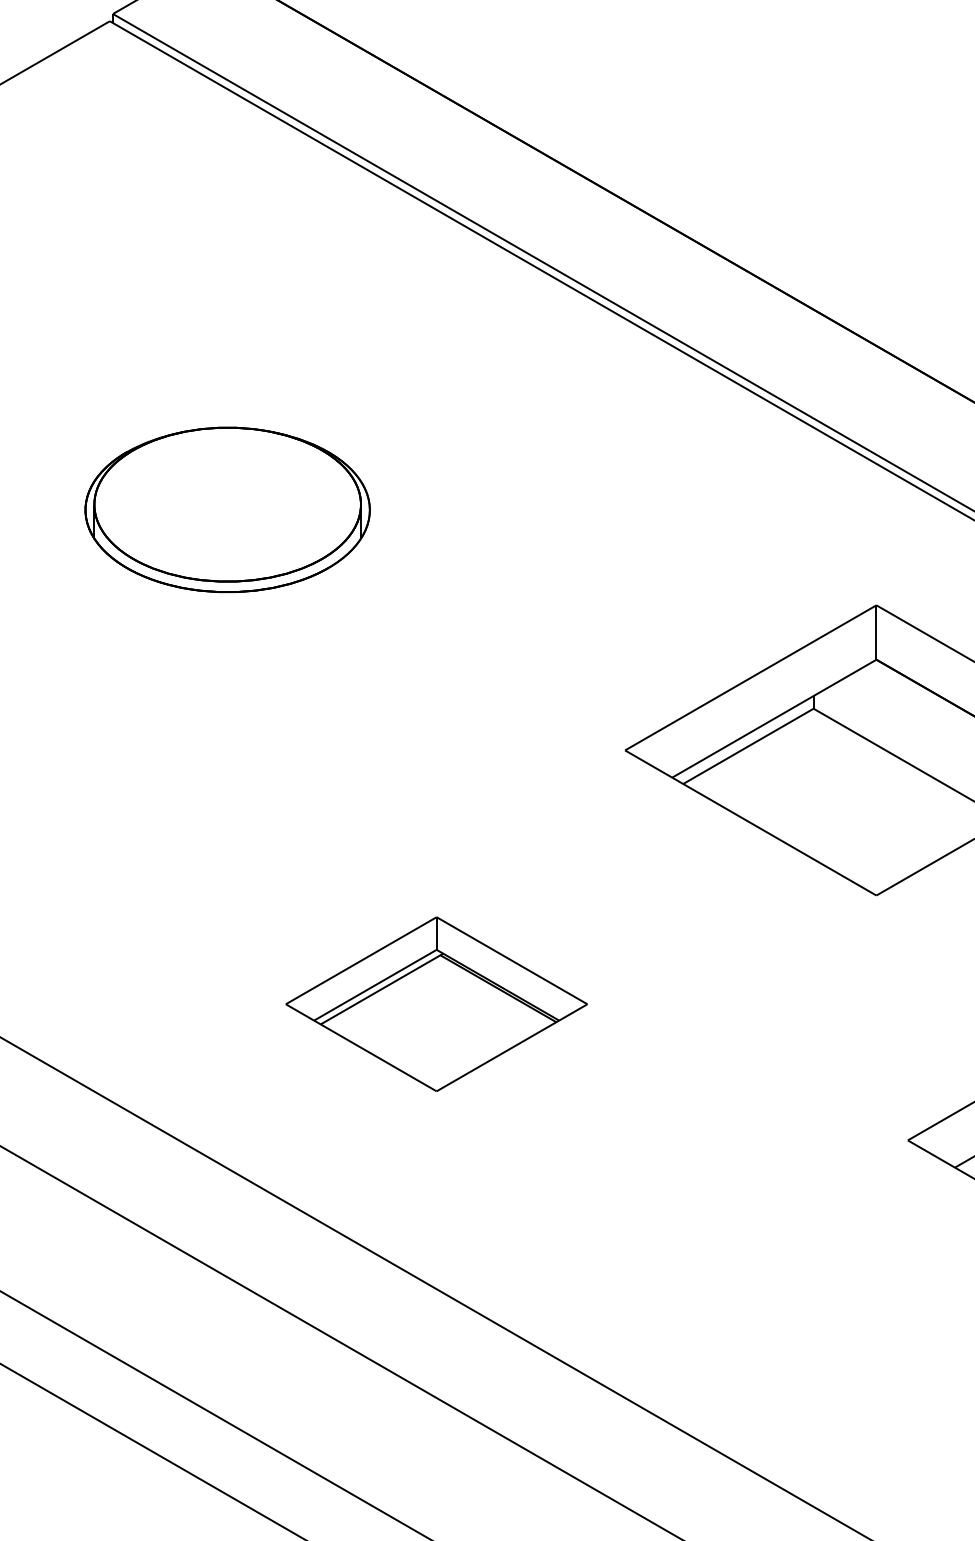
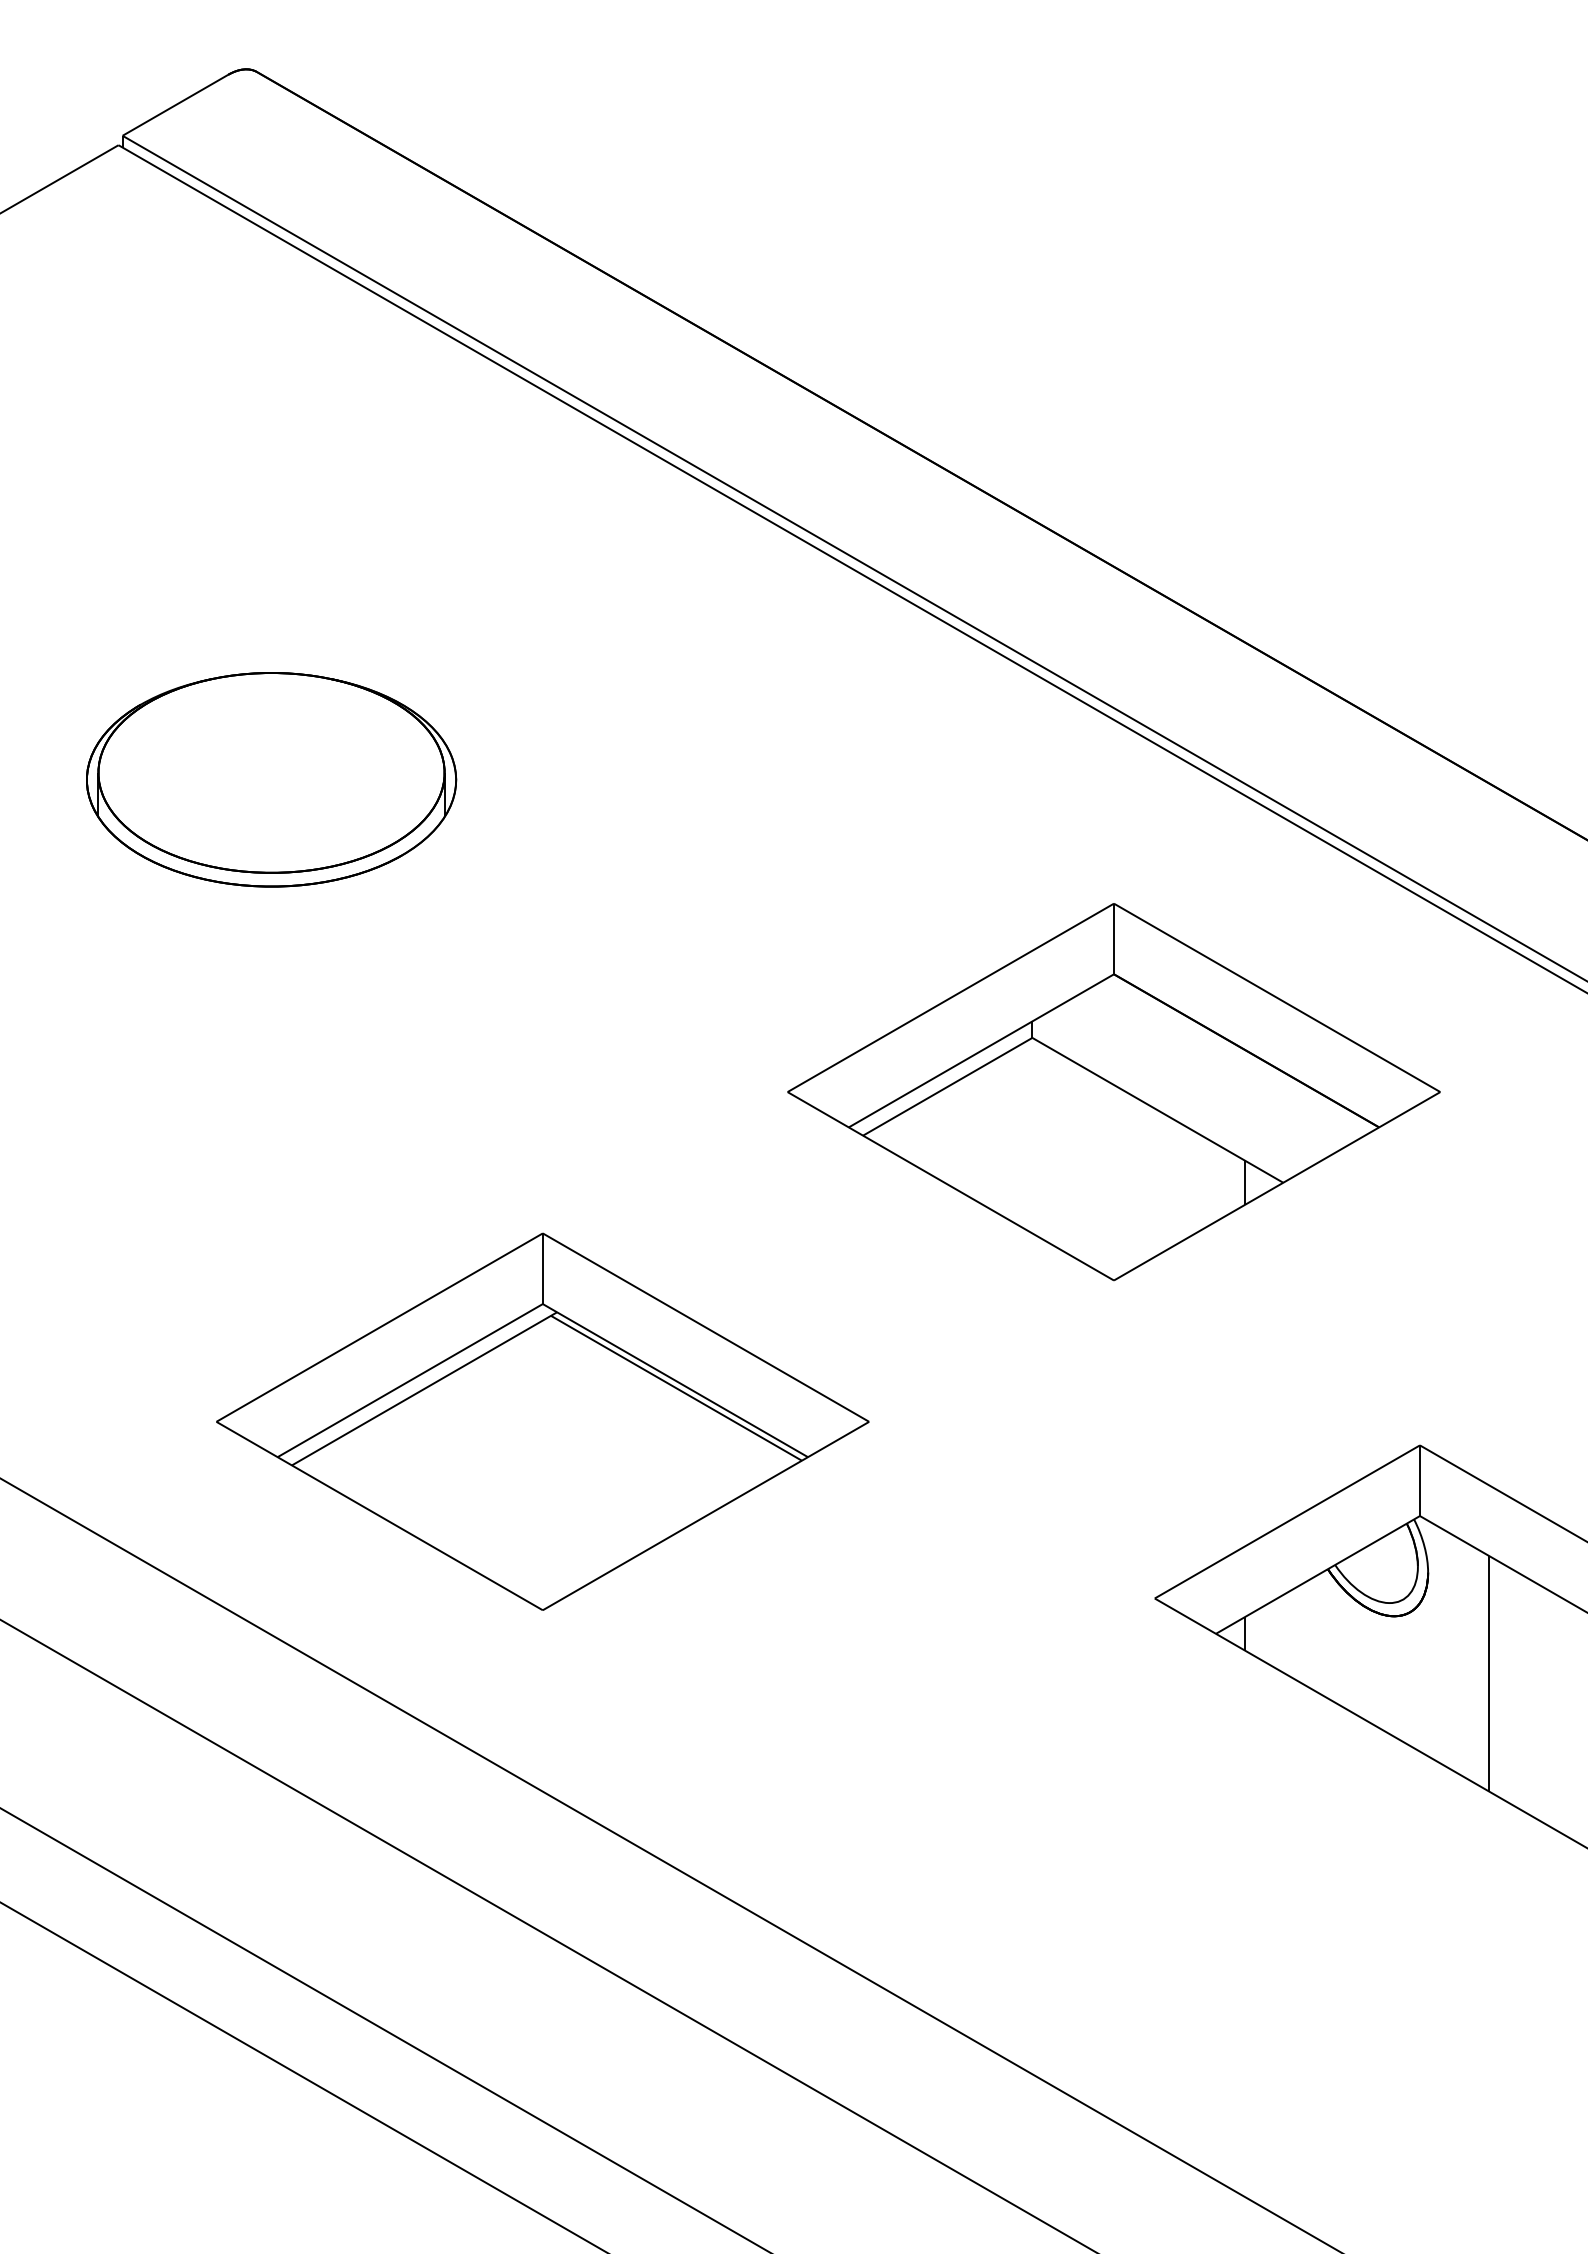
part: (436, 1004) -> (542, 1421), size x1.67

